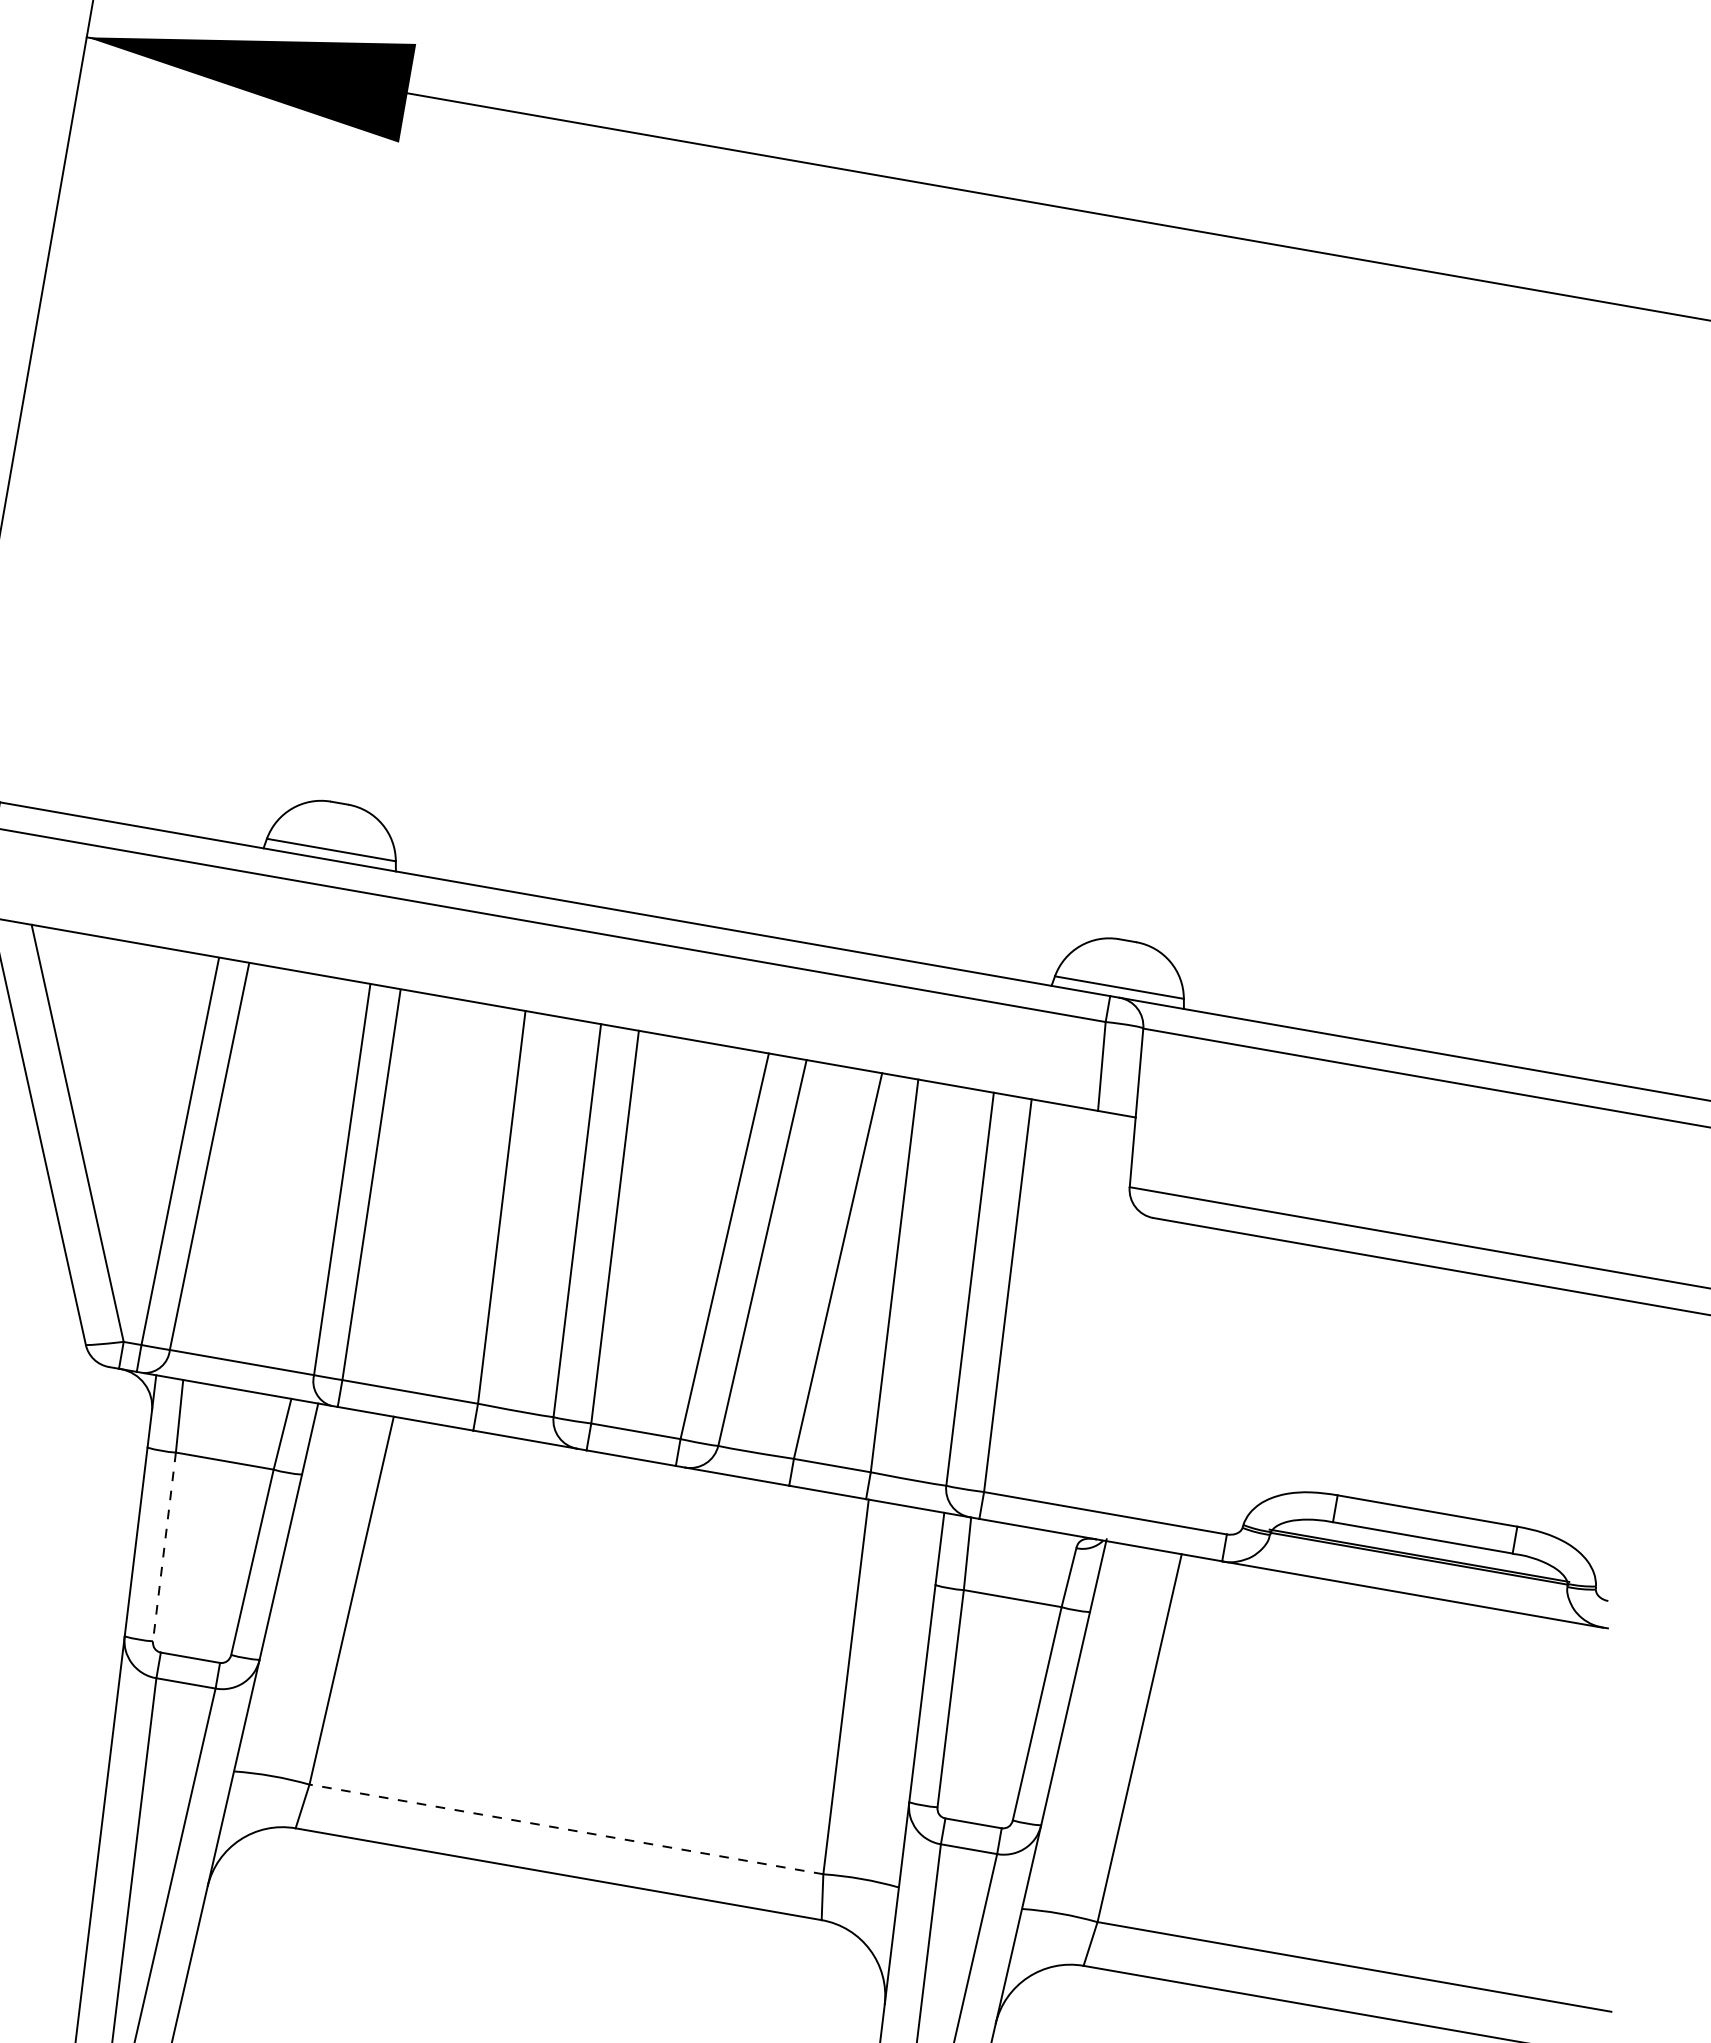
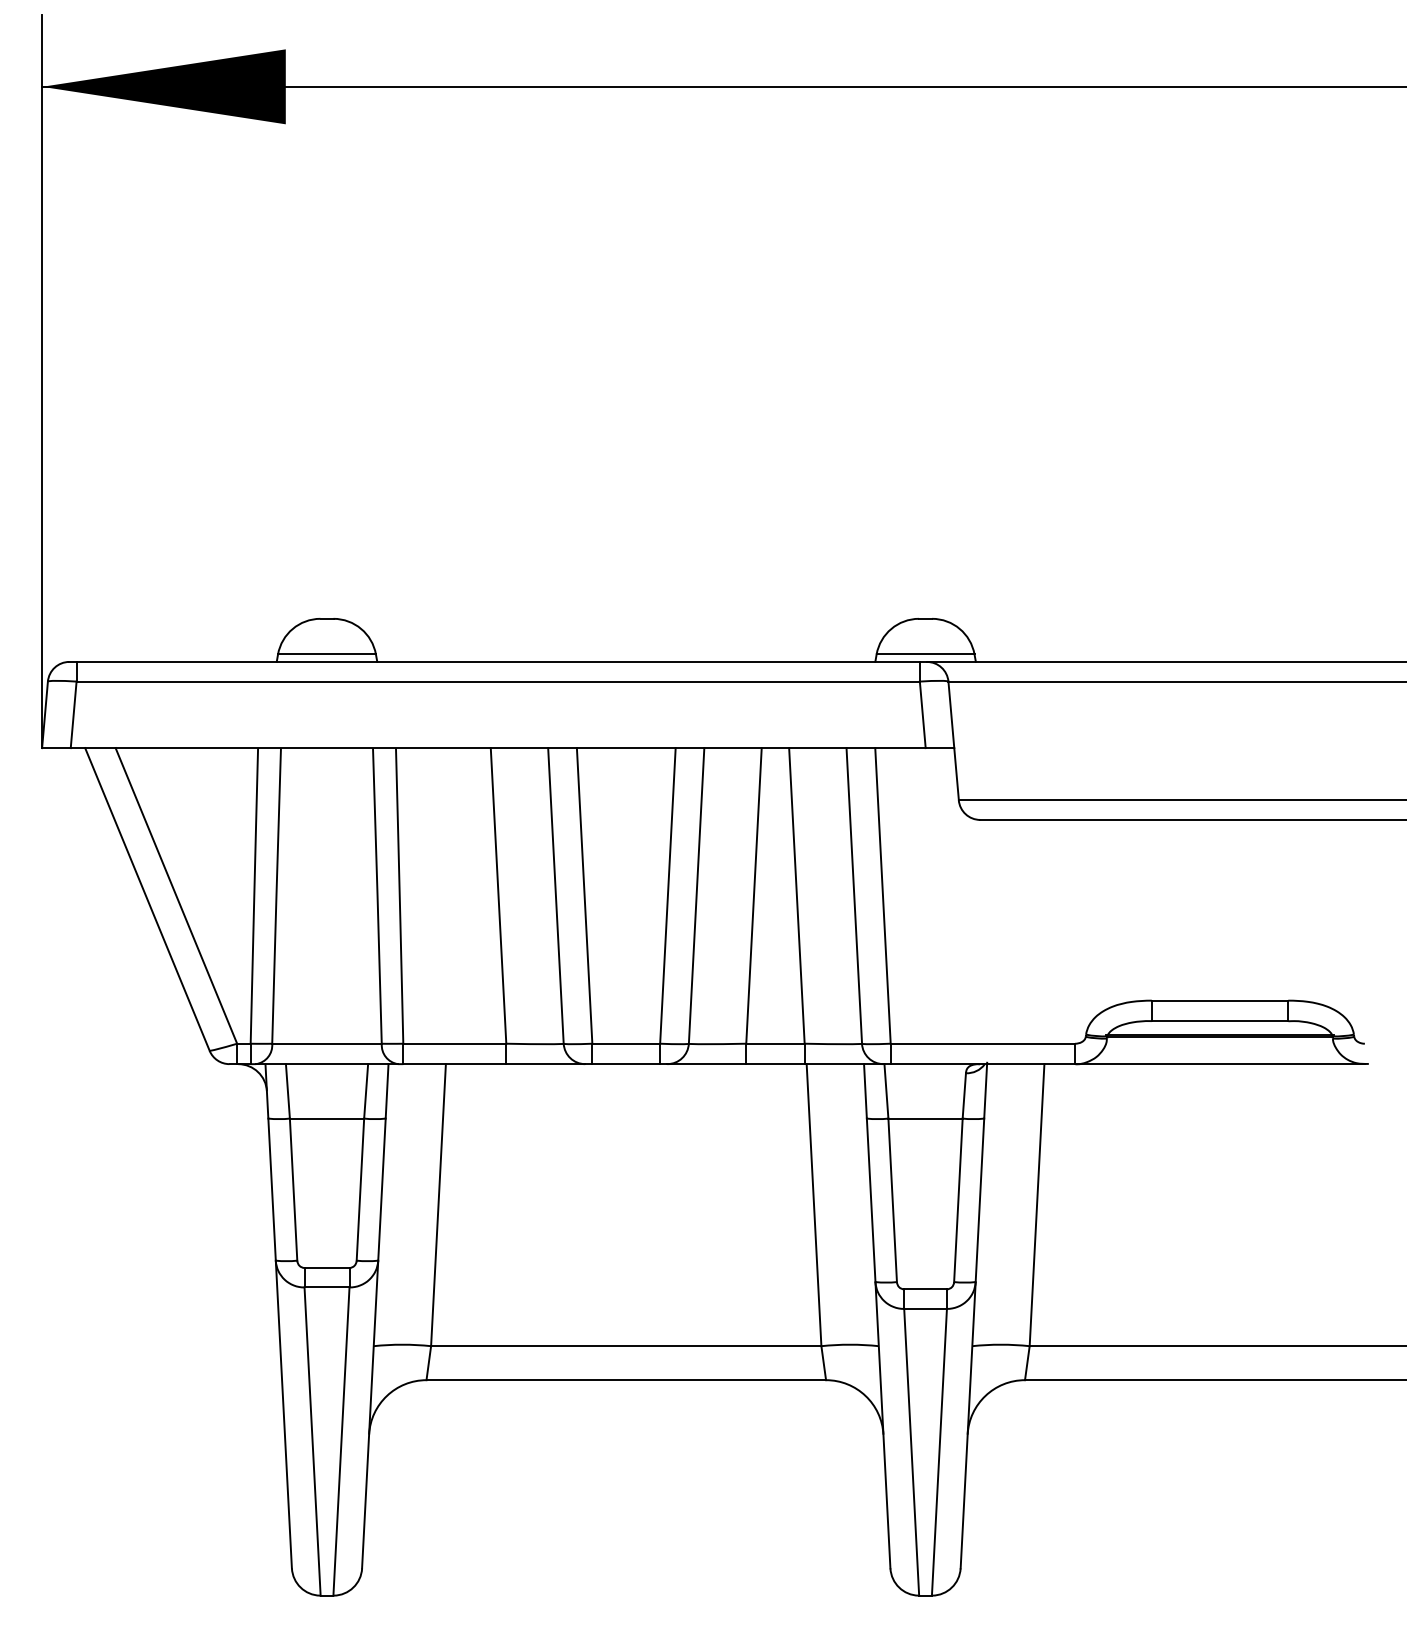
line: (164, 1548) -> (293, 1190), dashed -> solid
line: (565, 1829) -> (625, 1346), dashed -> solid

